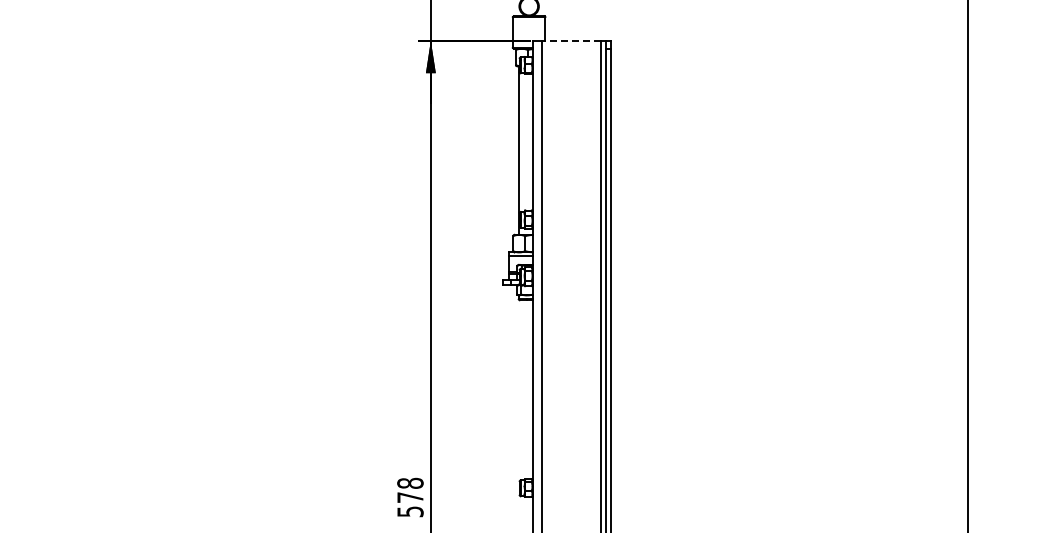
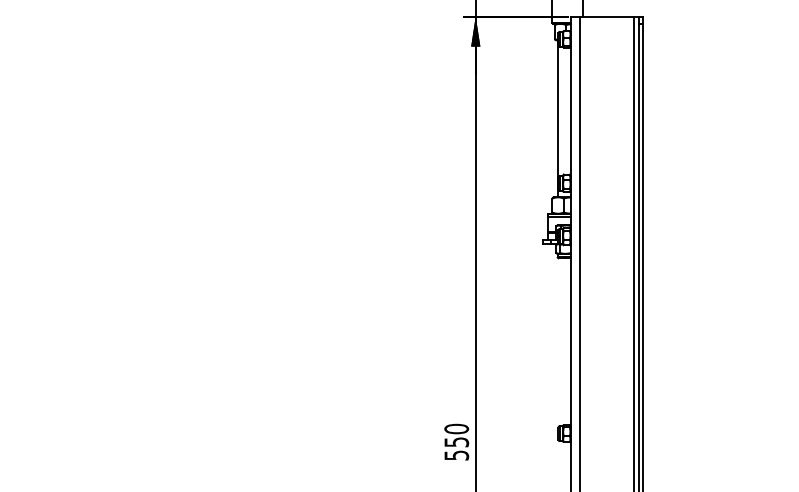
line: (571, 40) -> (606, 16), dashed -> solid
text: (410, 489) -> (456, 434), 578 -> 550

